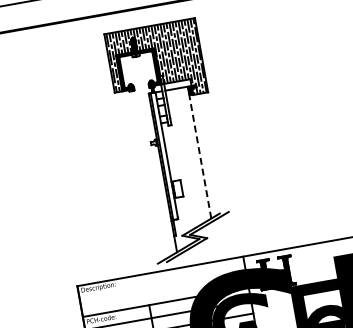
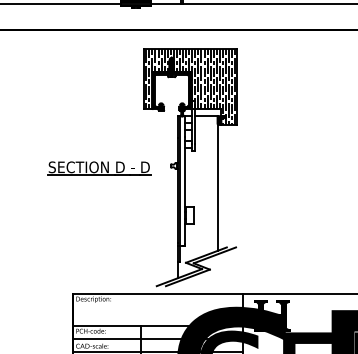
line: (199, 152) -> (217, 183), dashed -> solid
part: (81, 158) -> (99, 168), added

